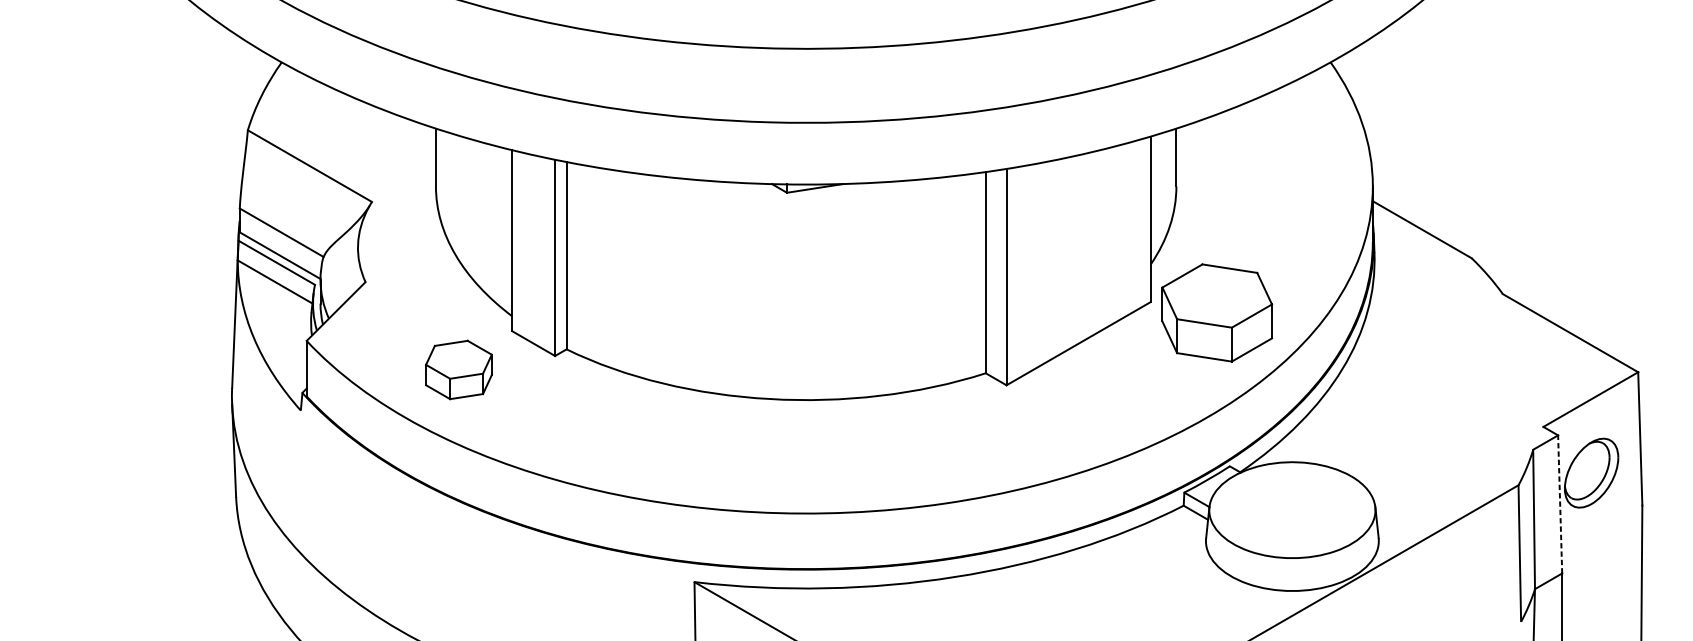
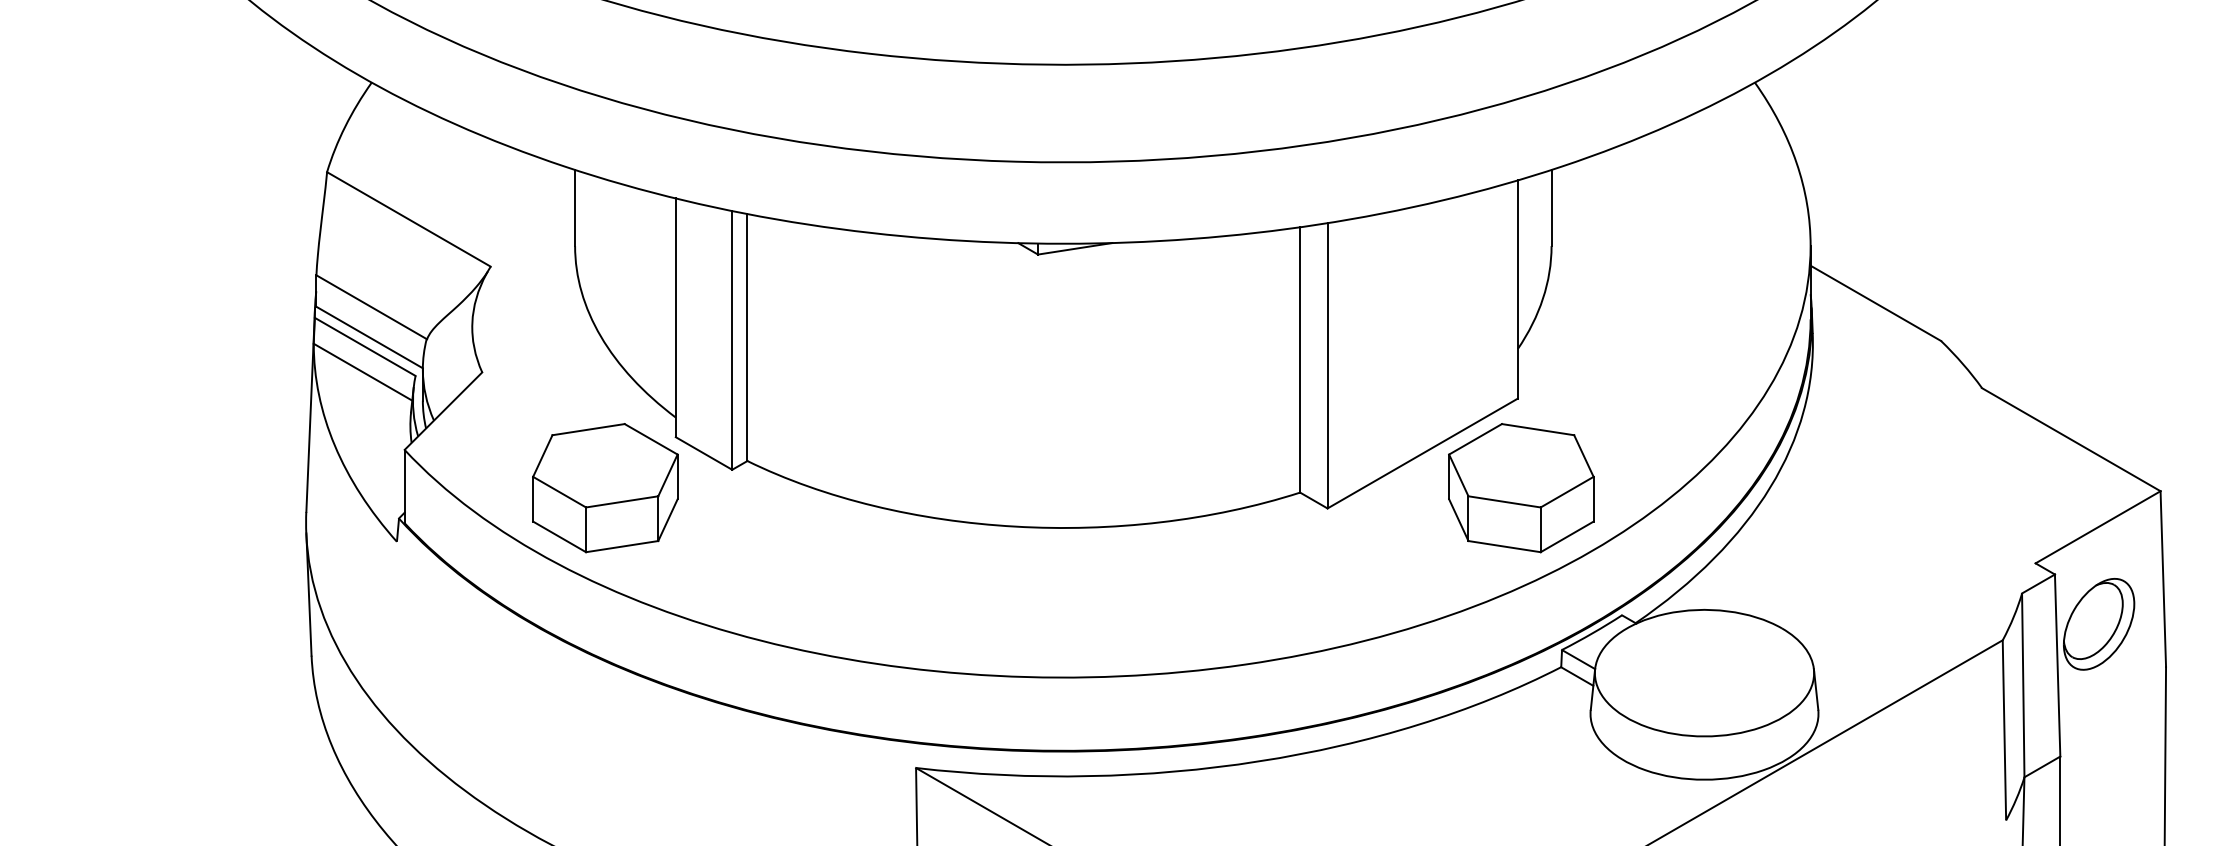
part: (1217, 313) -> (1521, 488), moved
part: (459, 370) -> (605, 488), size x1.67
line: (1560, 504) -> (2057, 665), dashed -> solid

